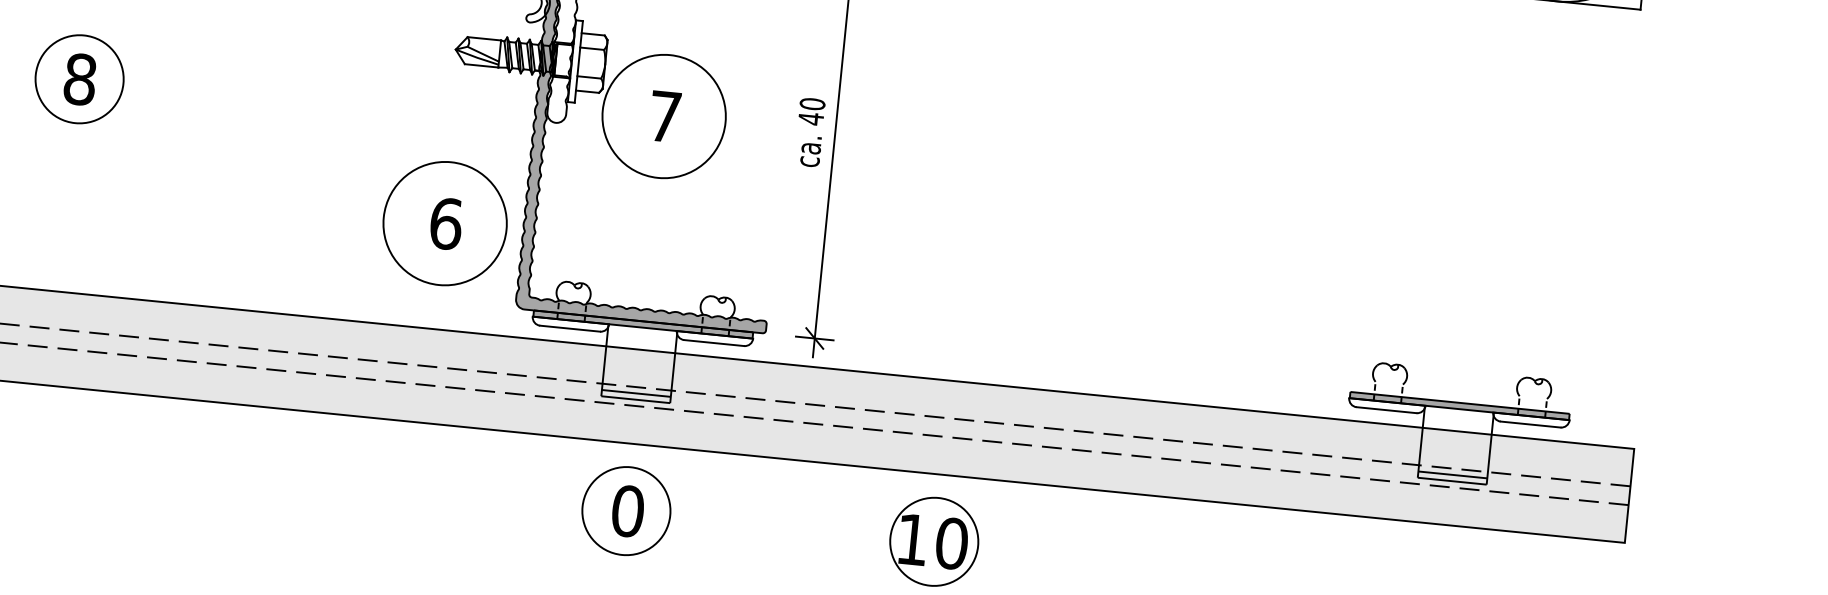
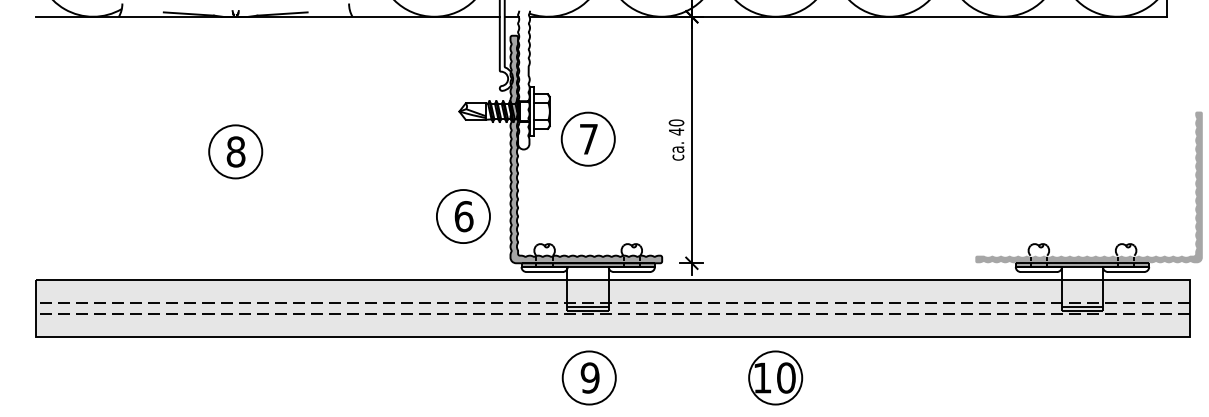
circle: (662, 115) -> (587, 138), size x0.71
circle: (443, 223) -> (462, 216), size x0.71
fill: (1482, 278) -> (1088, 187), added
text: (626, 510) -> (589, 377), 0 -> 9

